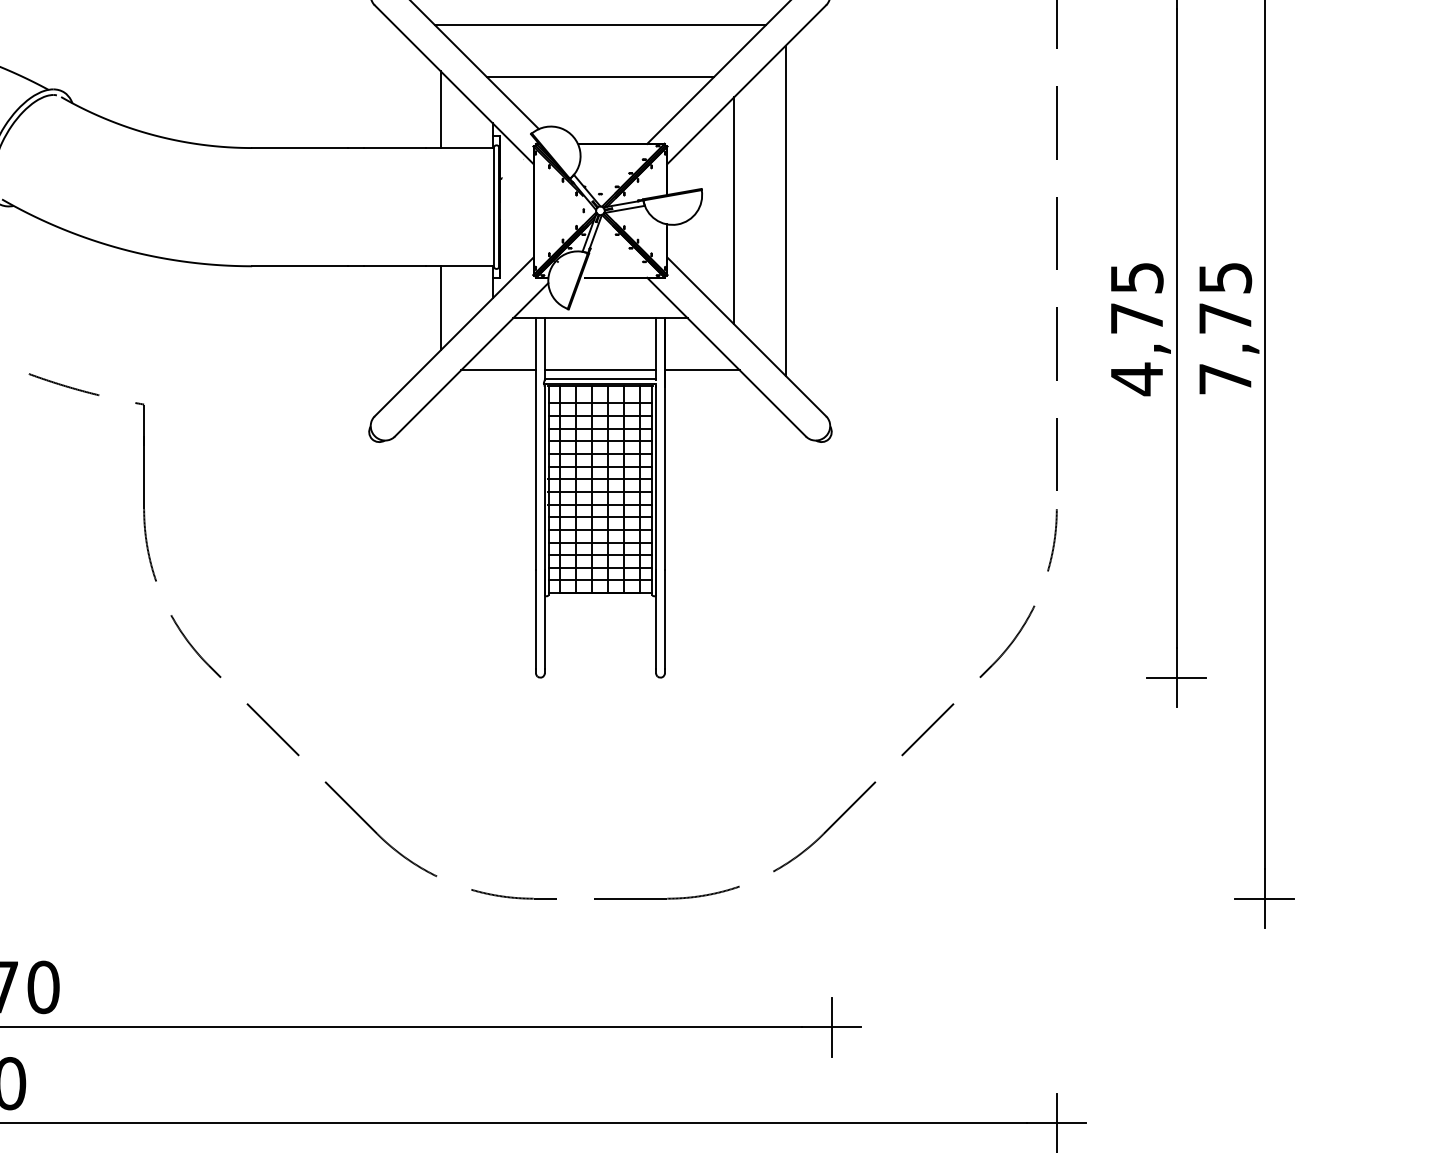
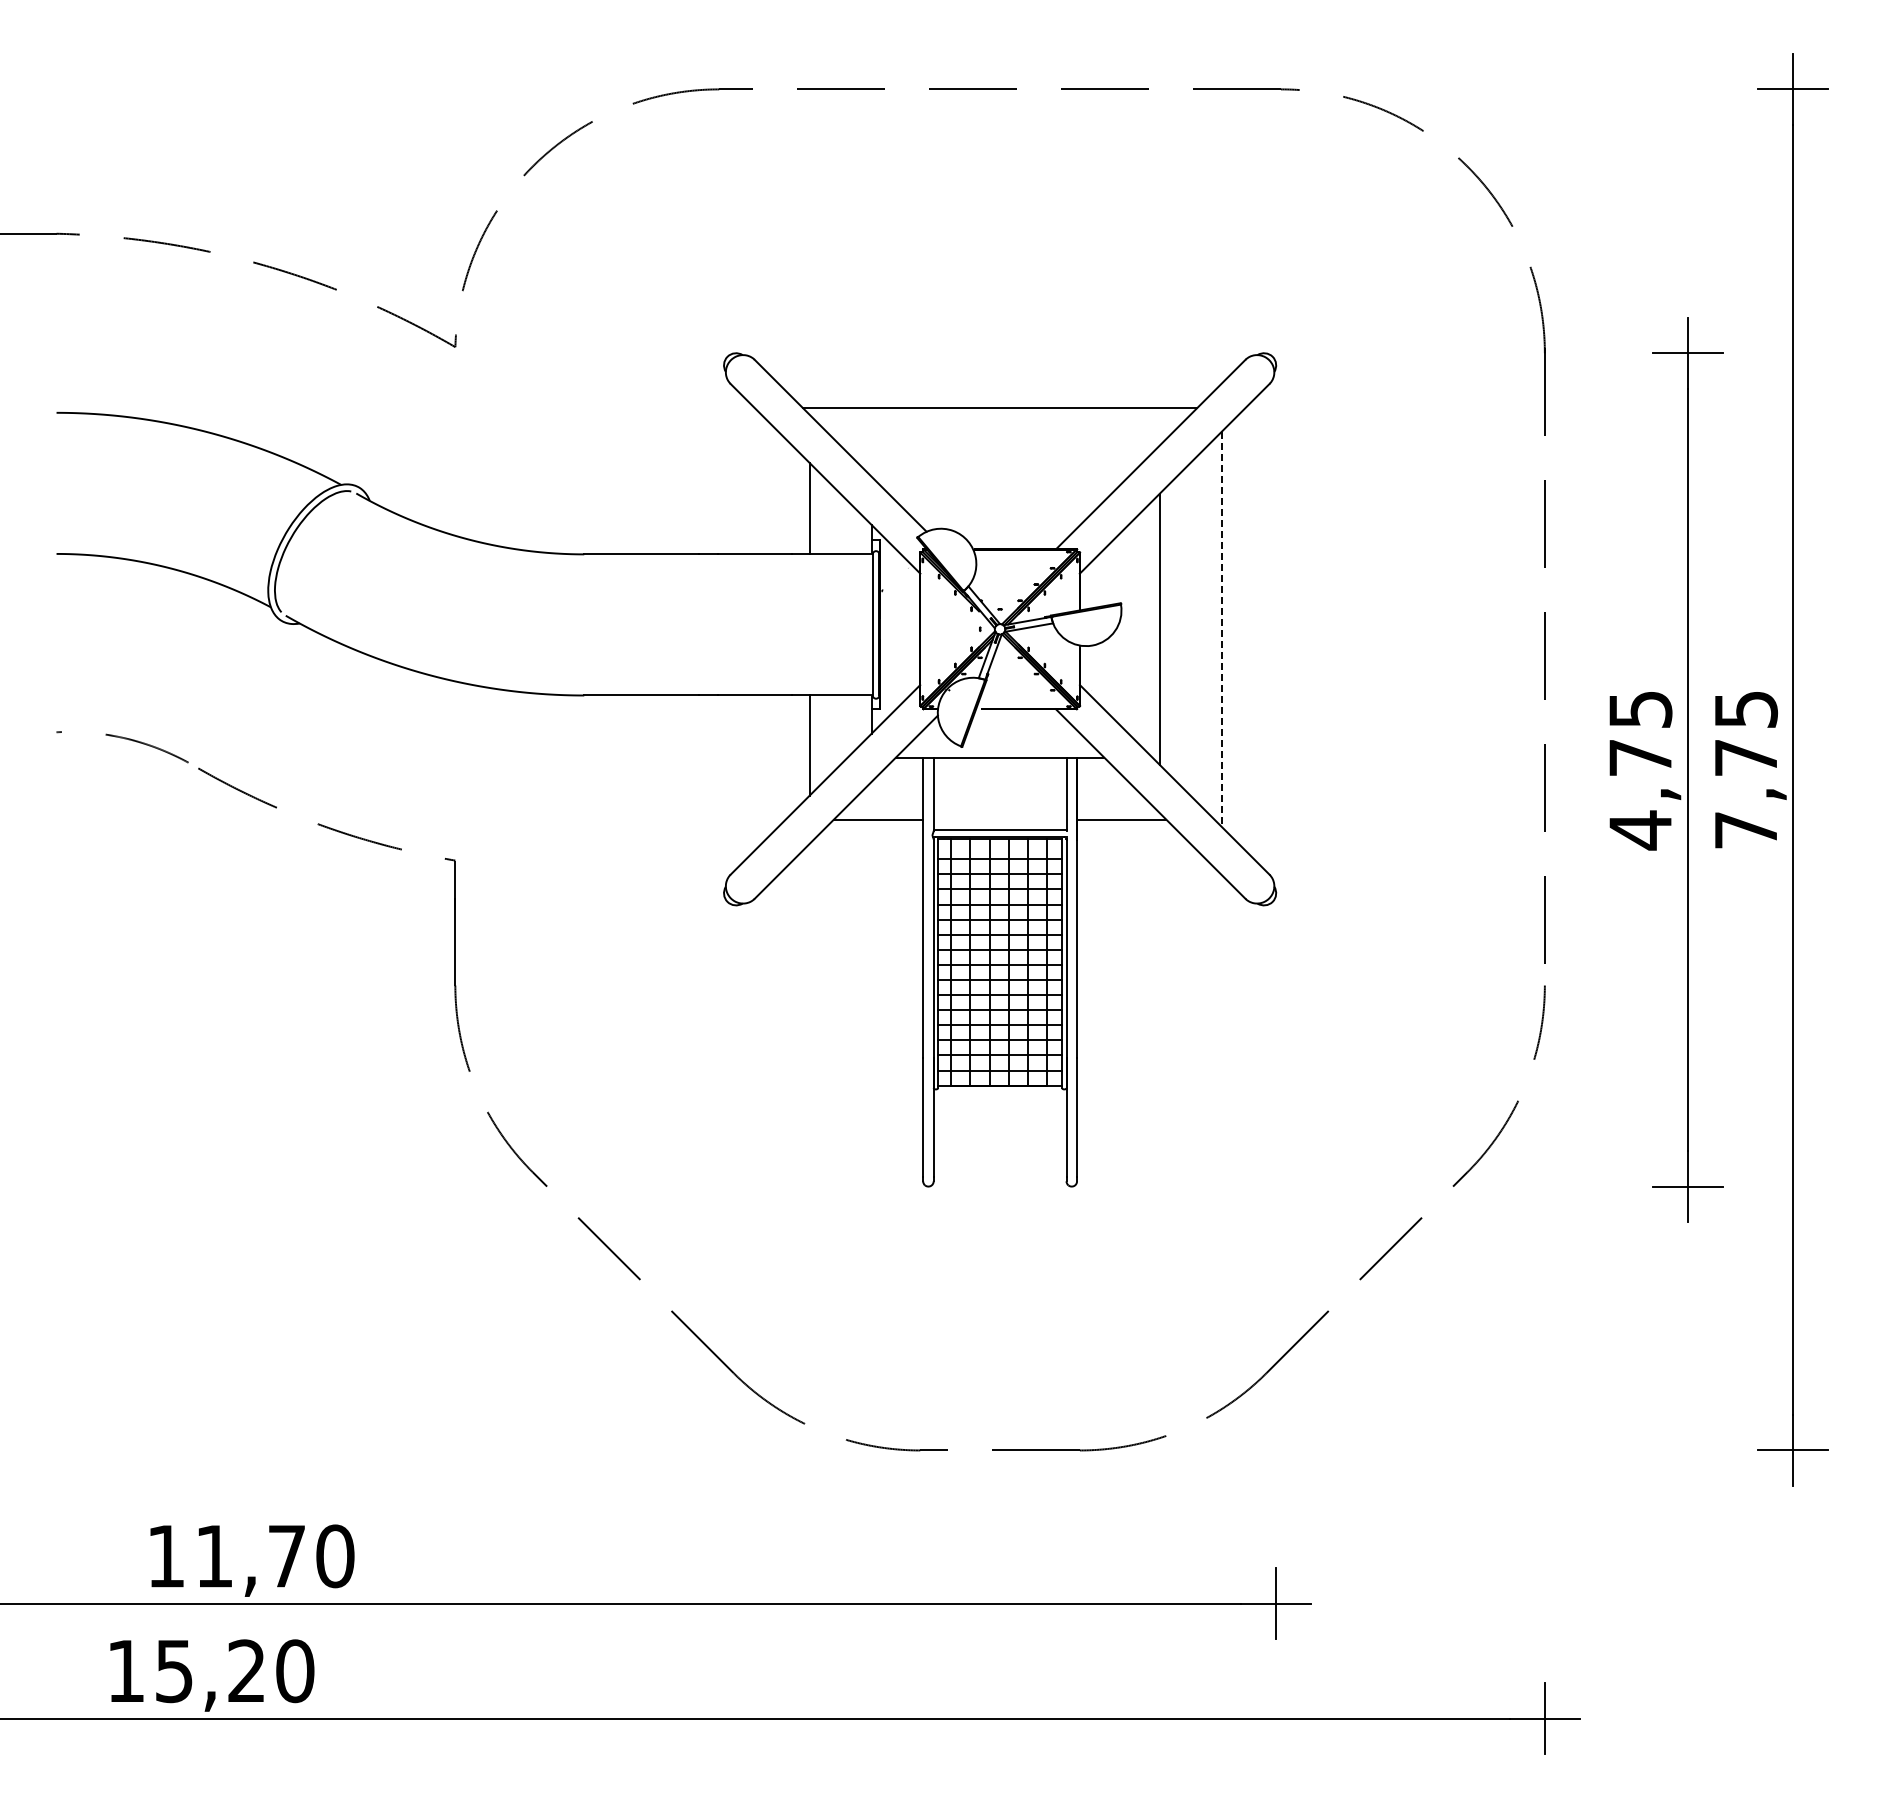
line: (599, 76) -> (999, 469), removed
line: (785, 210) -> (1221, 629), solid -> dashed
line: (599, 370) -> (999, 819), removed

